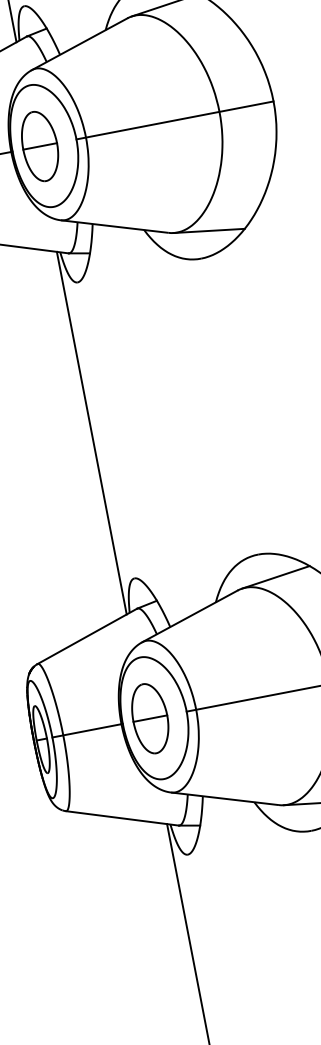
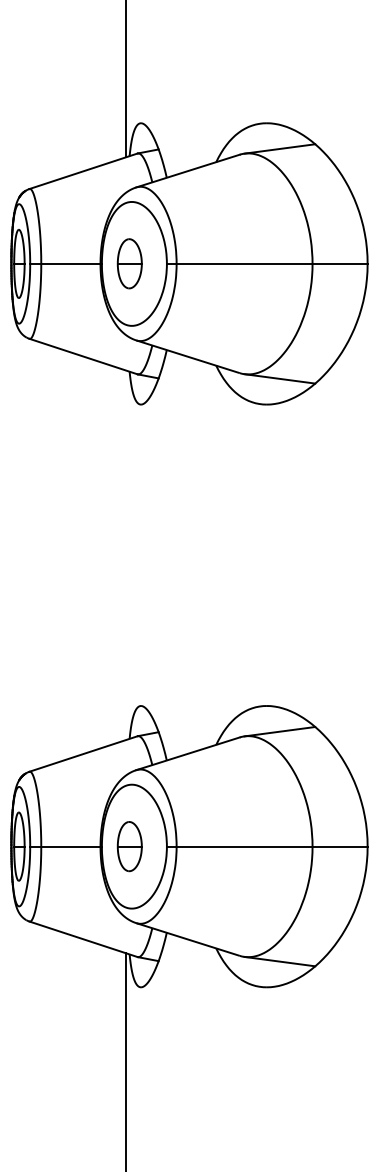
part: (39, 146) -> (129, 263), size x0.7
line: (91, 432) -> (126, 554), removed
part: (149, 718) -> (129, 846), size x0.7

